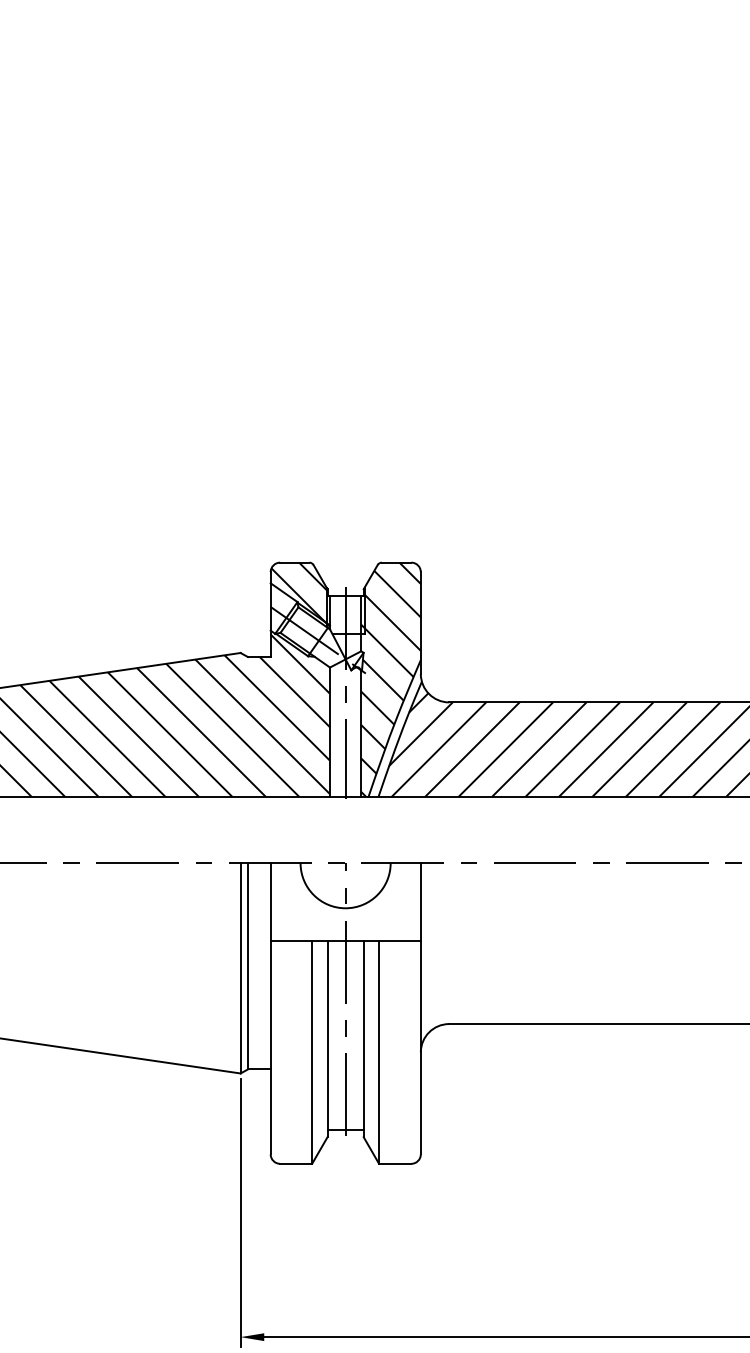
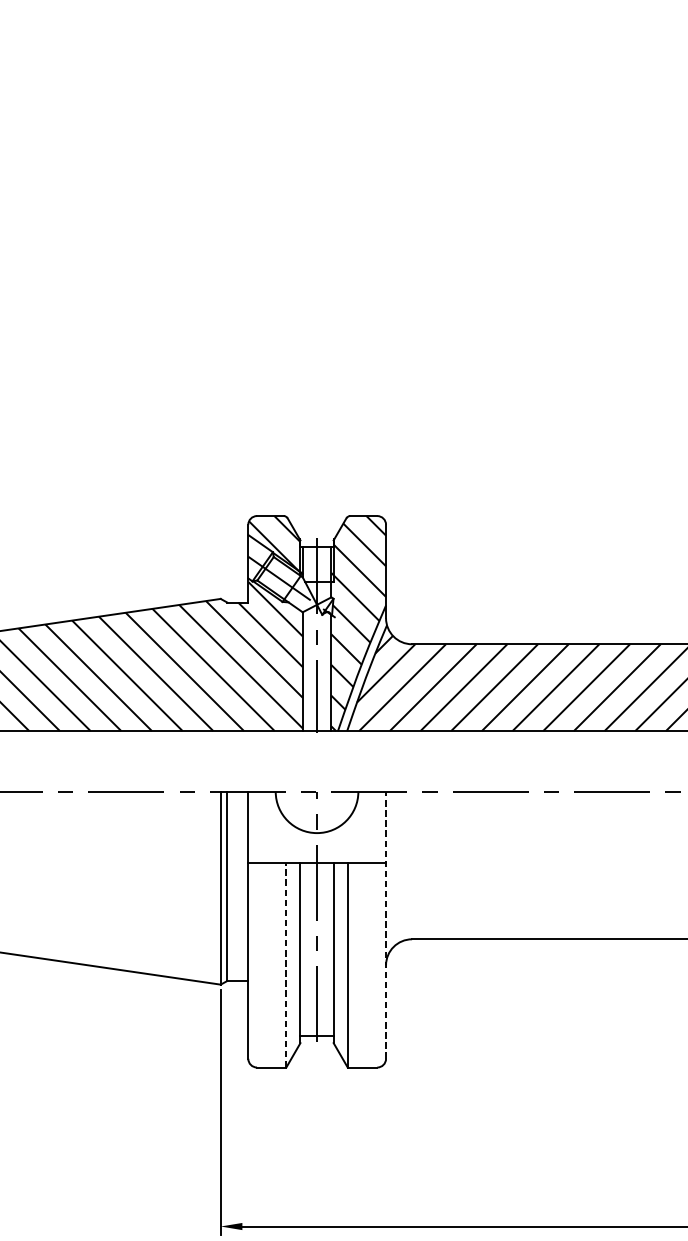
line: (420, 1008) -> (385, 925), solid -> dashed
line: (312, 1052) -> (286, 965), solid -> dashed

